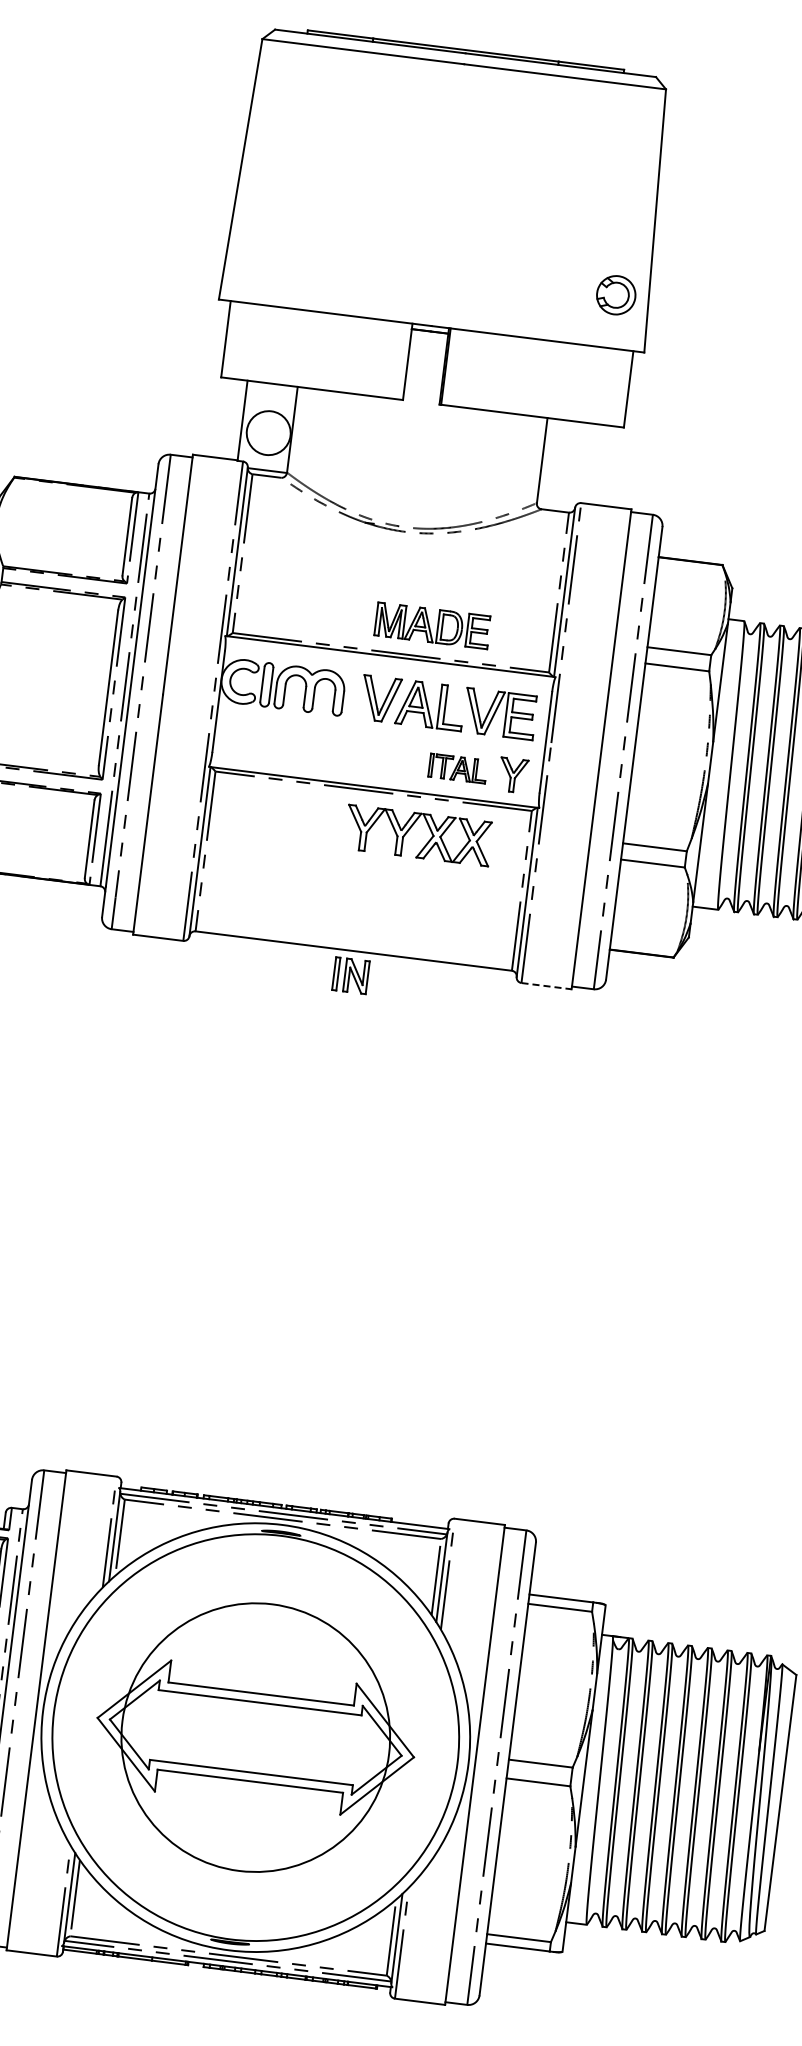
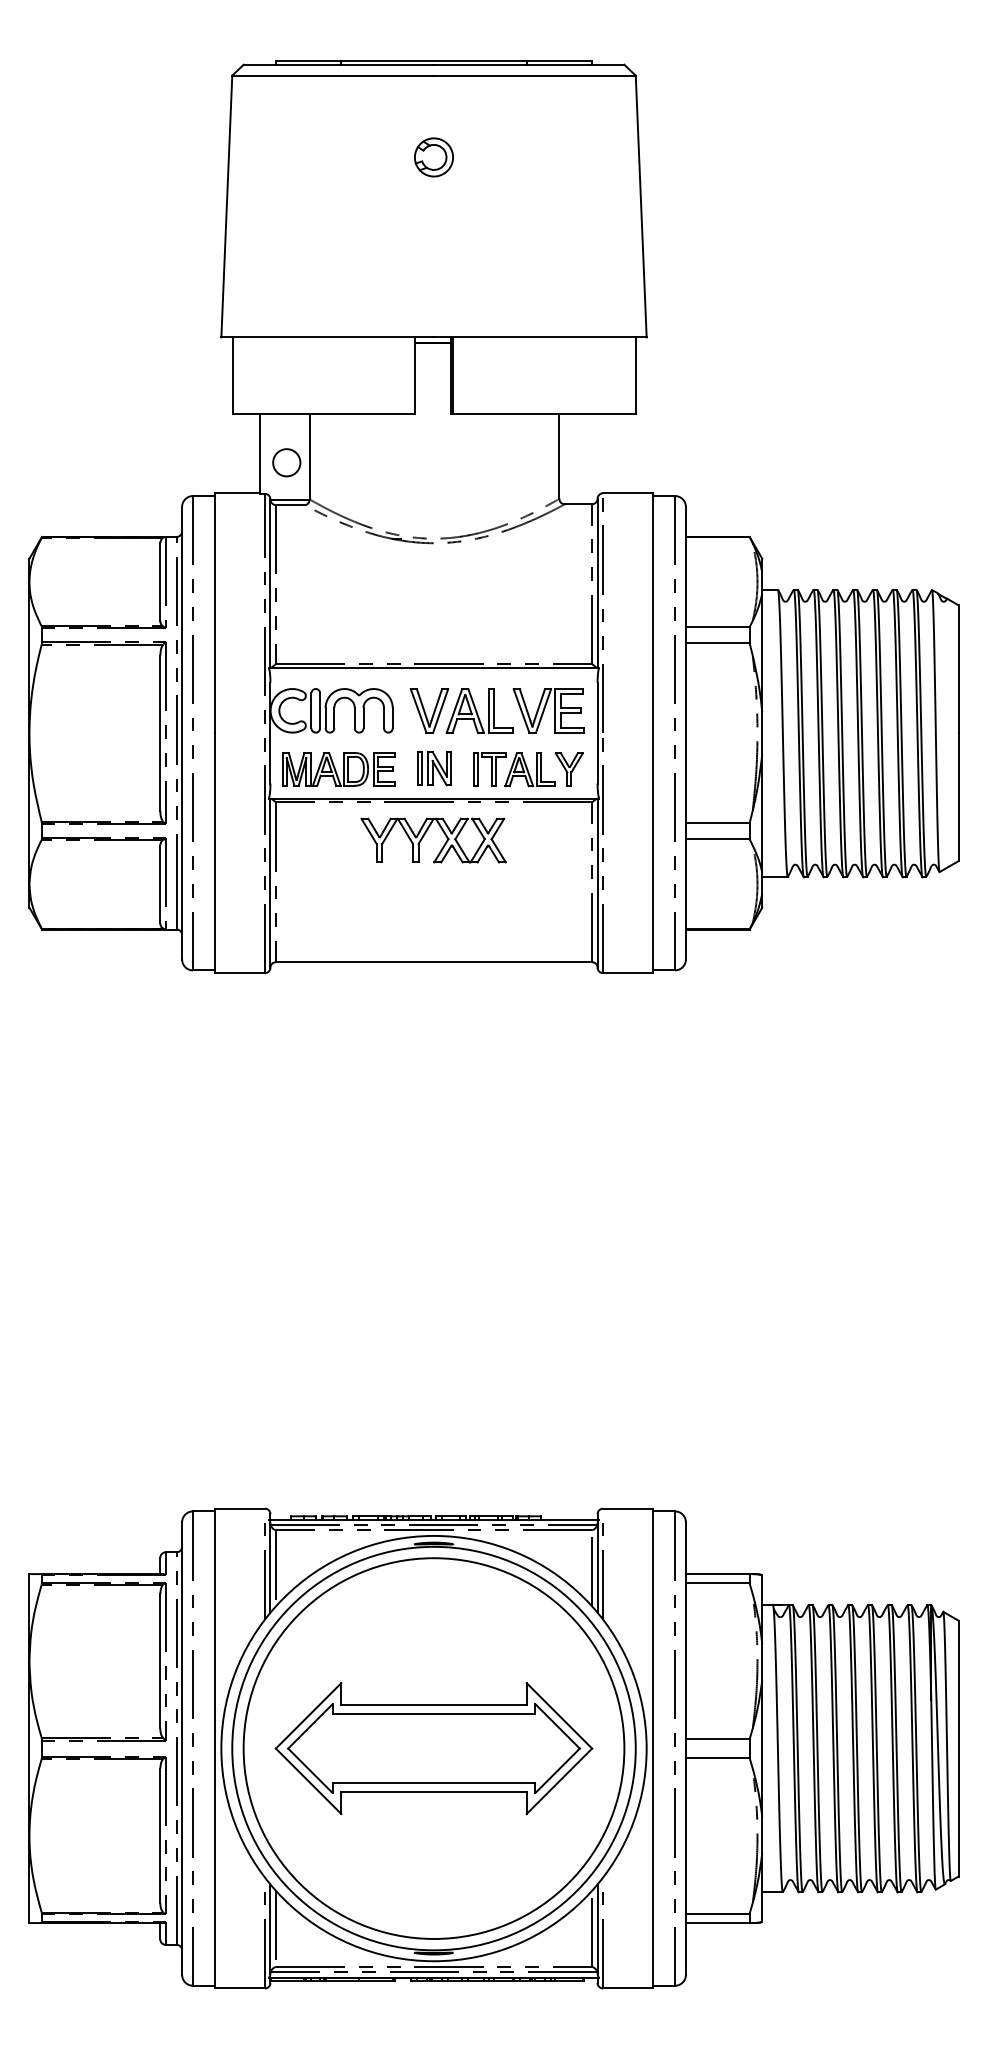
part: (615, 295) -> (433, 157), moved
circle: (268, 432) -> (286, 462), size x0.62
part: (432, 625) -> (338, 769), moved
part: (458, 768) -> (514, 769), size x1.43
part: (409, 830) -> (424, 836), moved
part: (351, 975) -> (434, 768), moved
line: (546, 986) -> (628, 973), dashed -> solid
circle: (255, 1737) -> (433, 1748), size x1.43

